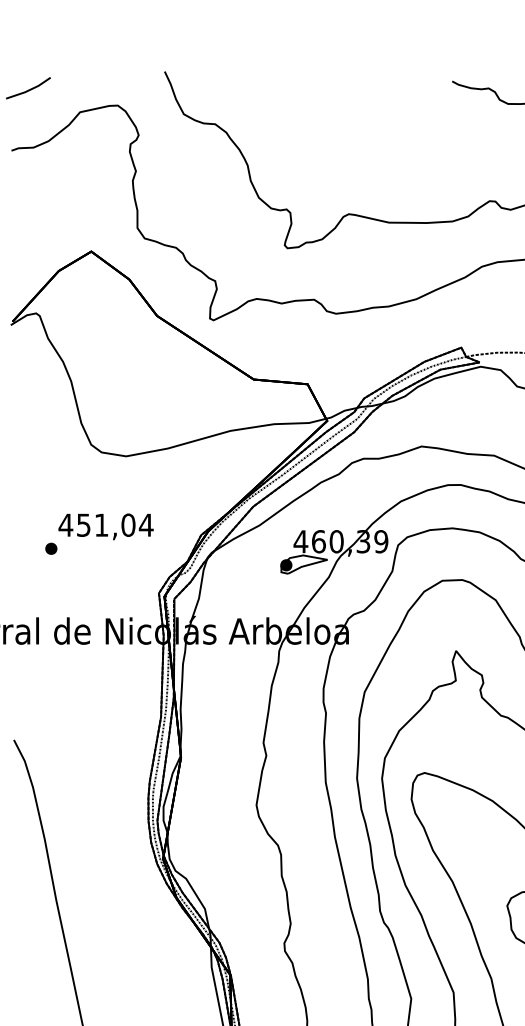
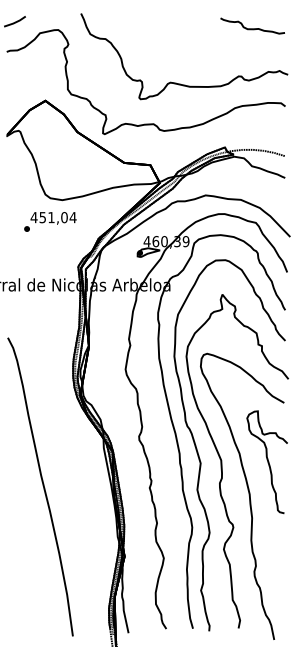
text: (99, 533) -> (50, 221), moved

